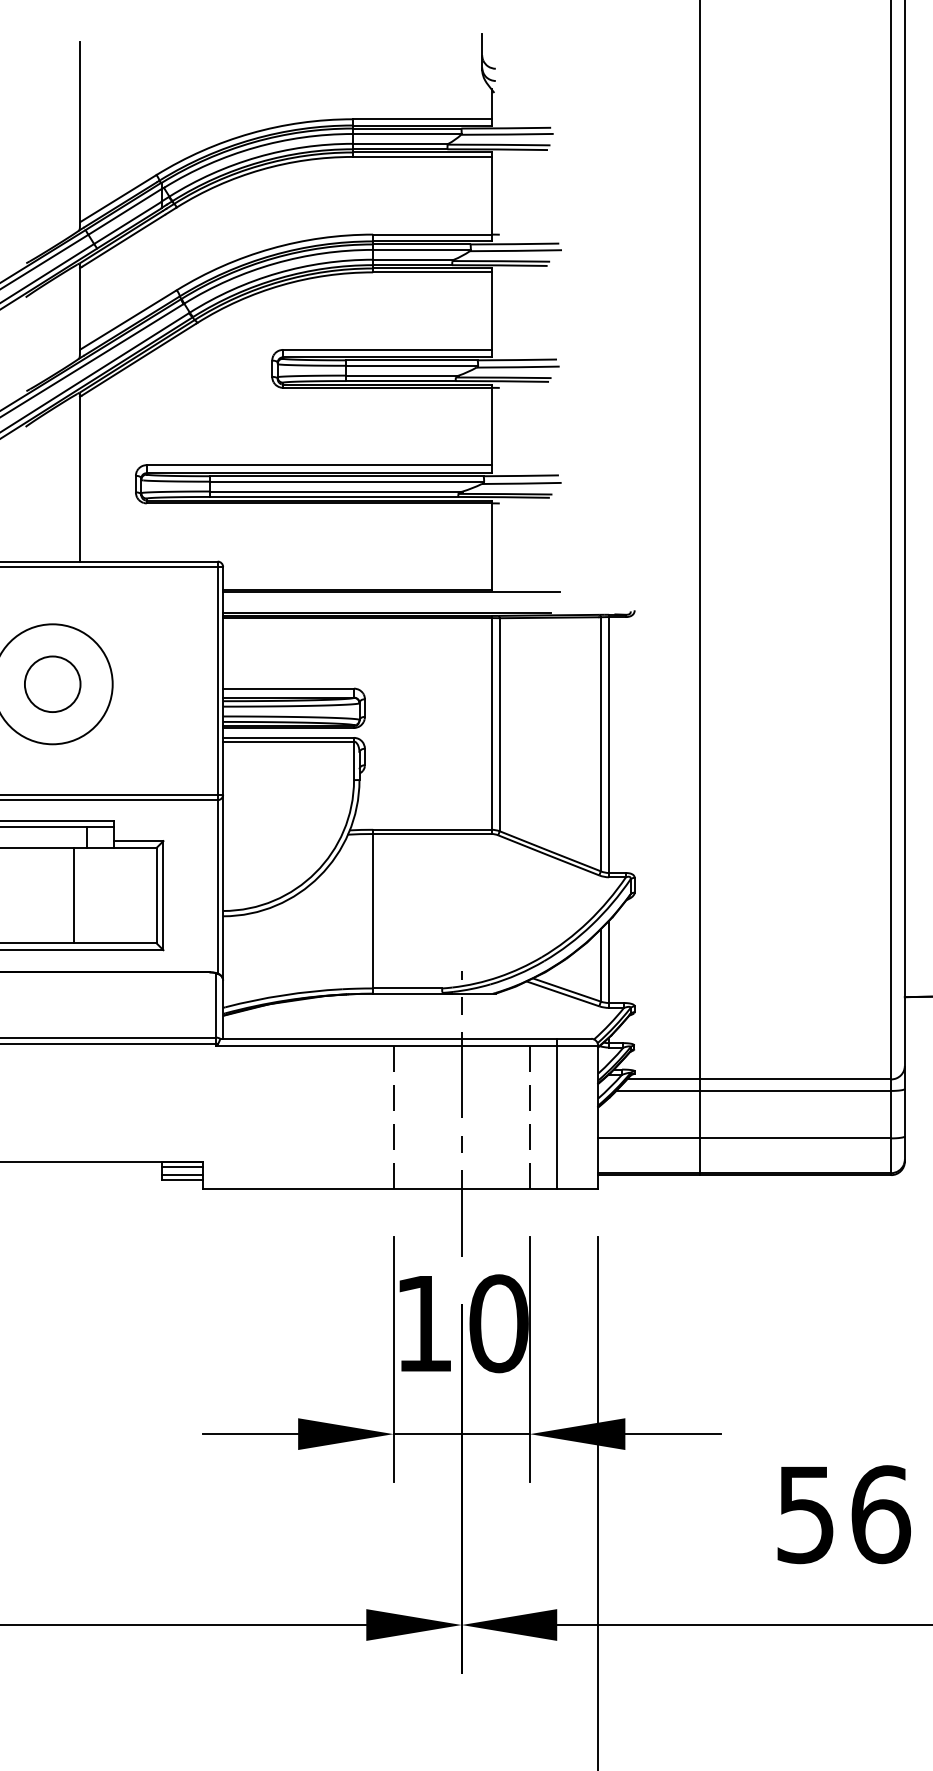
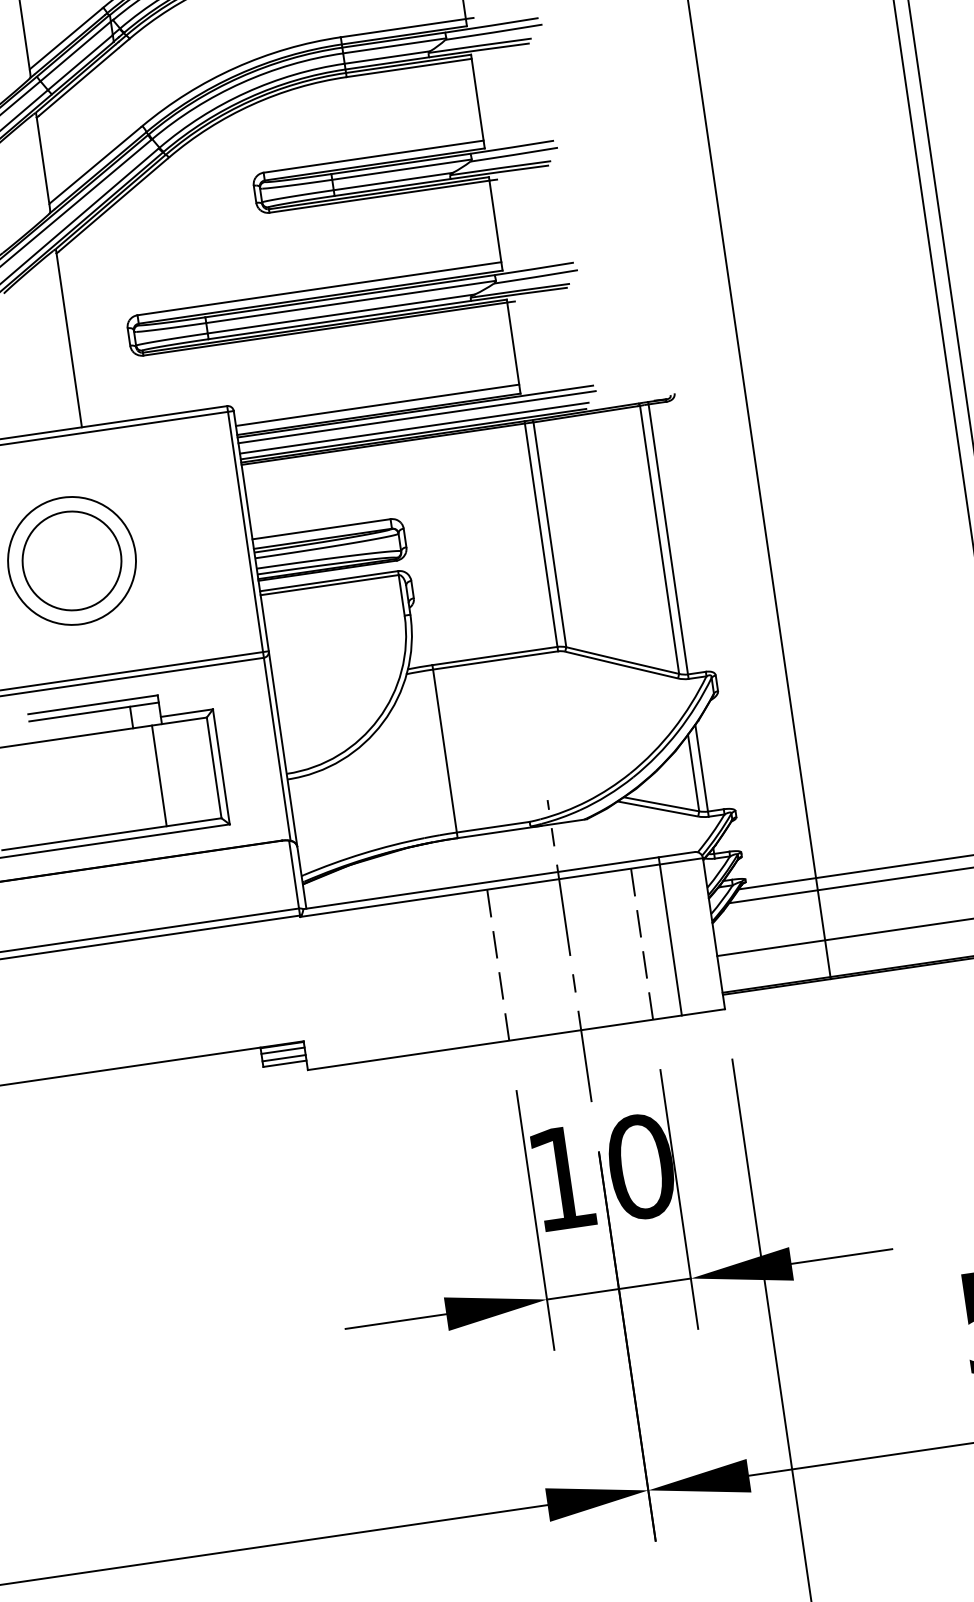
line: (357, 581) -> (377, 405), added
line: (392, 597) -> (417, 417), added
line: (388, 607) -> (414, 428), added
circle: (52, 683) -> (71, 560), size x1.67
line: (73, 895) -> (159, 775), moved

